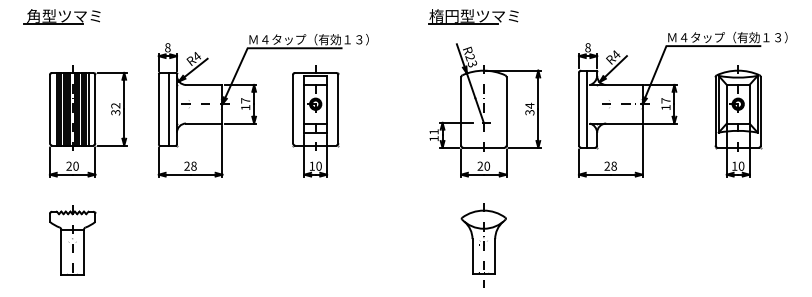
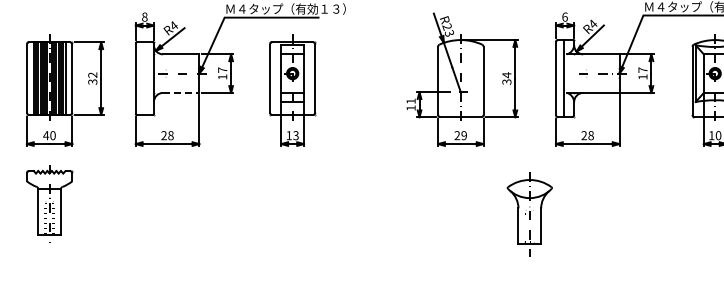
text: (587, 47) -> (564, 16), 8 -> 6
line: (169, 108) -> (146, 77), removed
line: (204, 123) -> (181, 92), solid -> dashed
text: (69, 165) -> (46, 134), 20 -> 40
text: (318, 166) -> (295, 135), 10 -> 13
text: (486, 166) -> (463, 135), 20 -> 29
part: (72, 240) -> (49, 199), moved
part: (483, 245) -> (529, 214), moved

